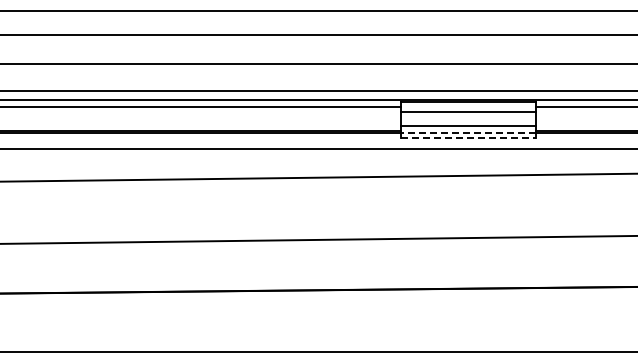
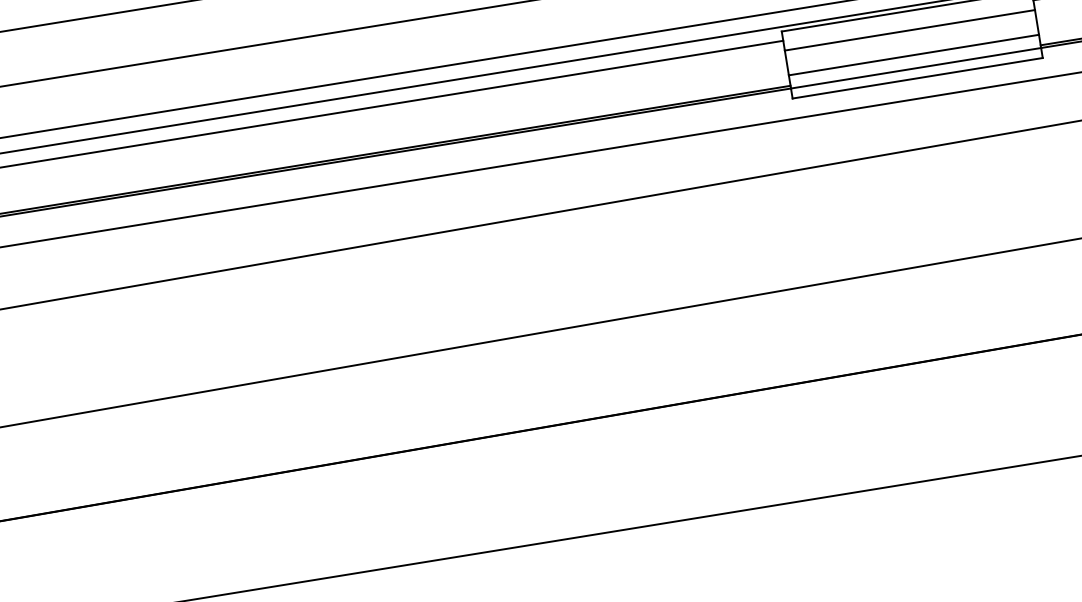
line: (468, 132) -> (915, 67), dashed -> solid
line: (468, 138) -> (917, 78), dashed -> solid

